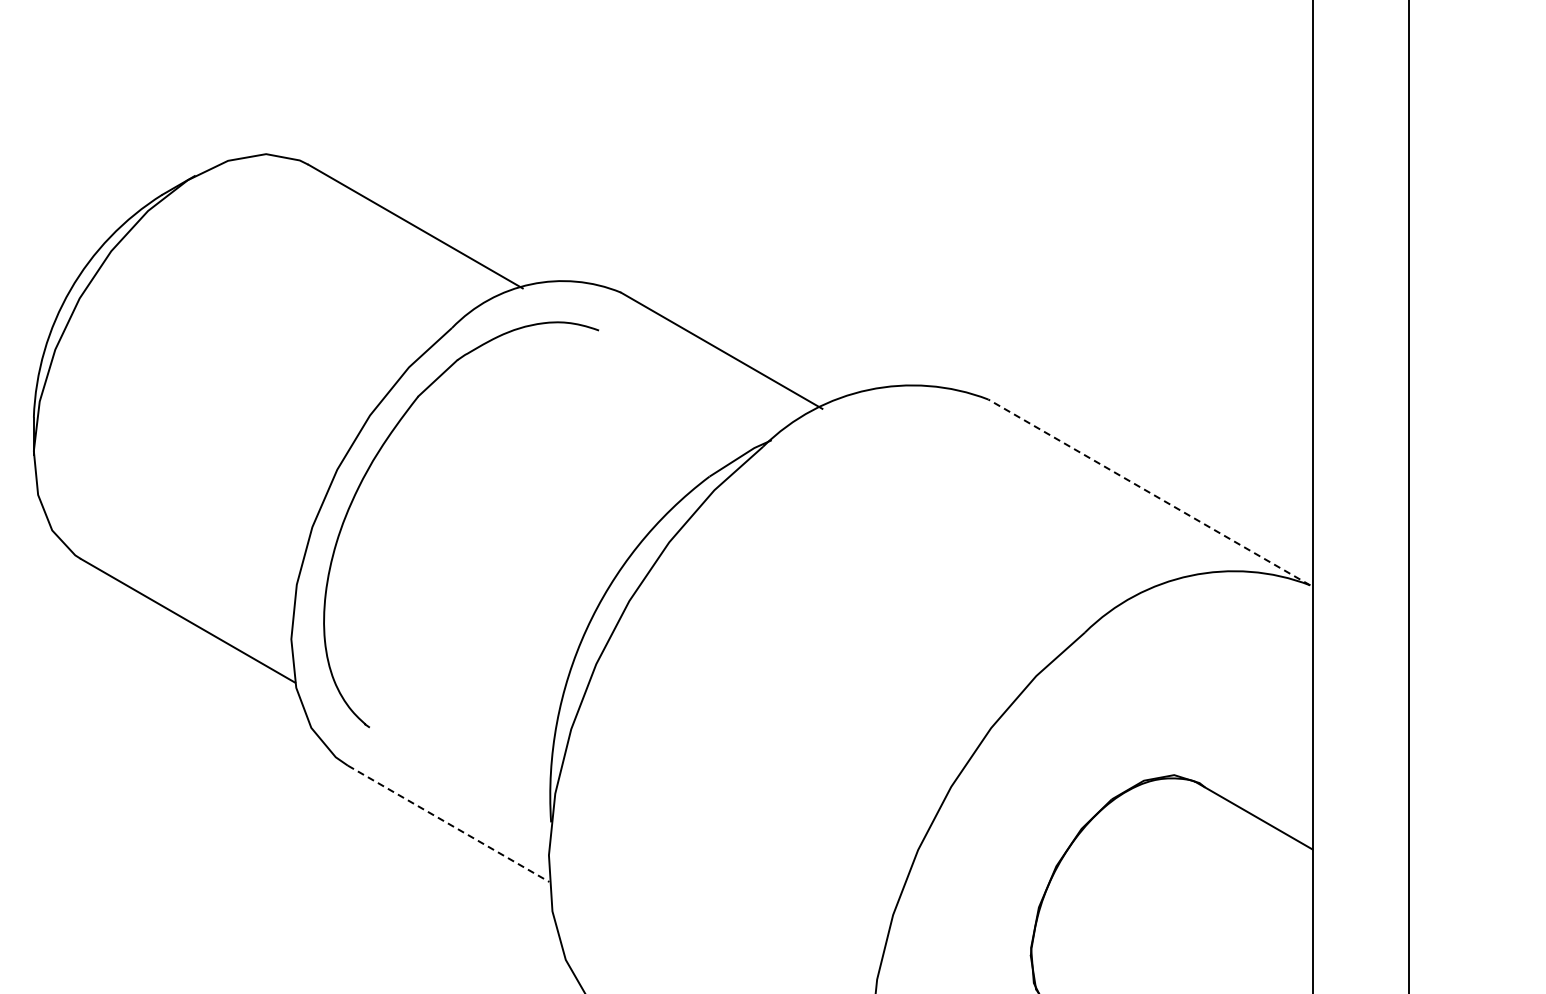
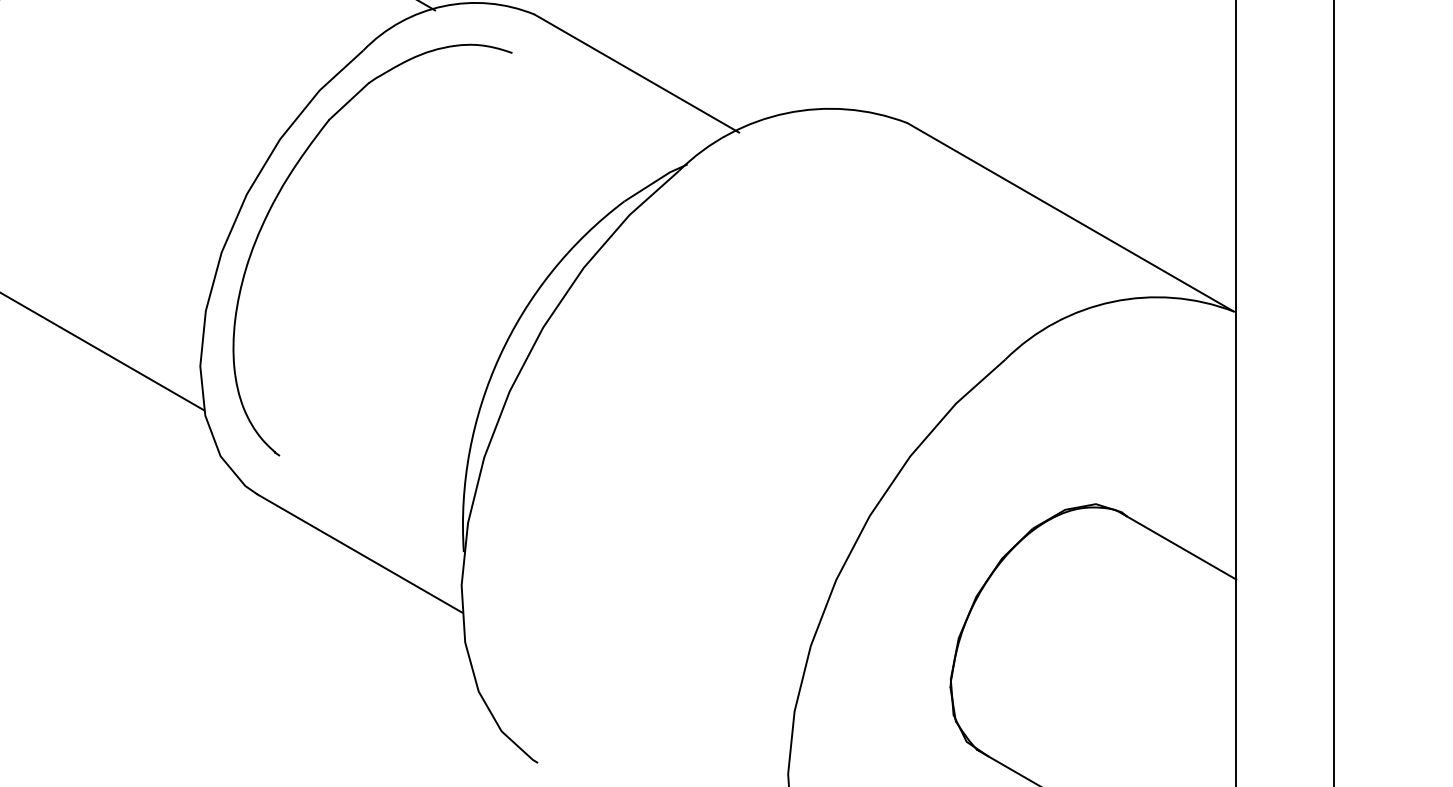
line: (1149, 492) -> (1070, 217), dashed -> solid
line: (449, 824) -> (360, 554), dashed -> solid

